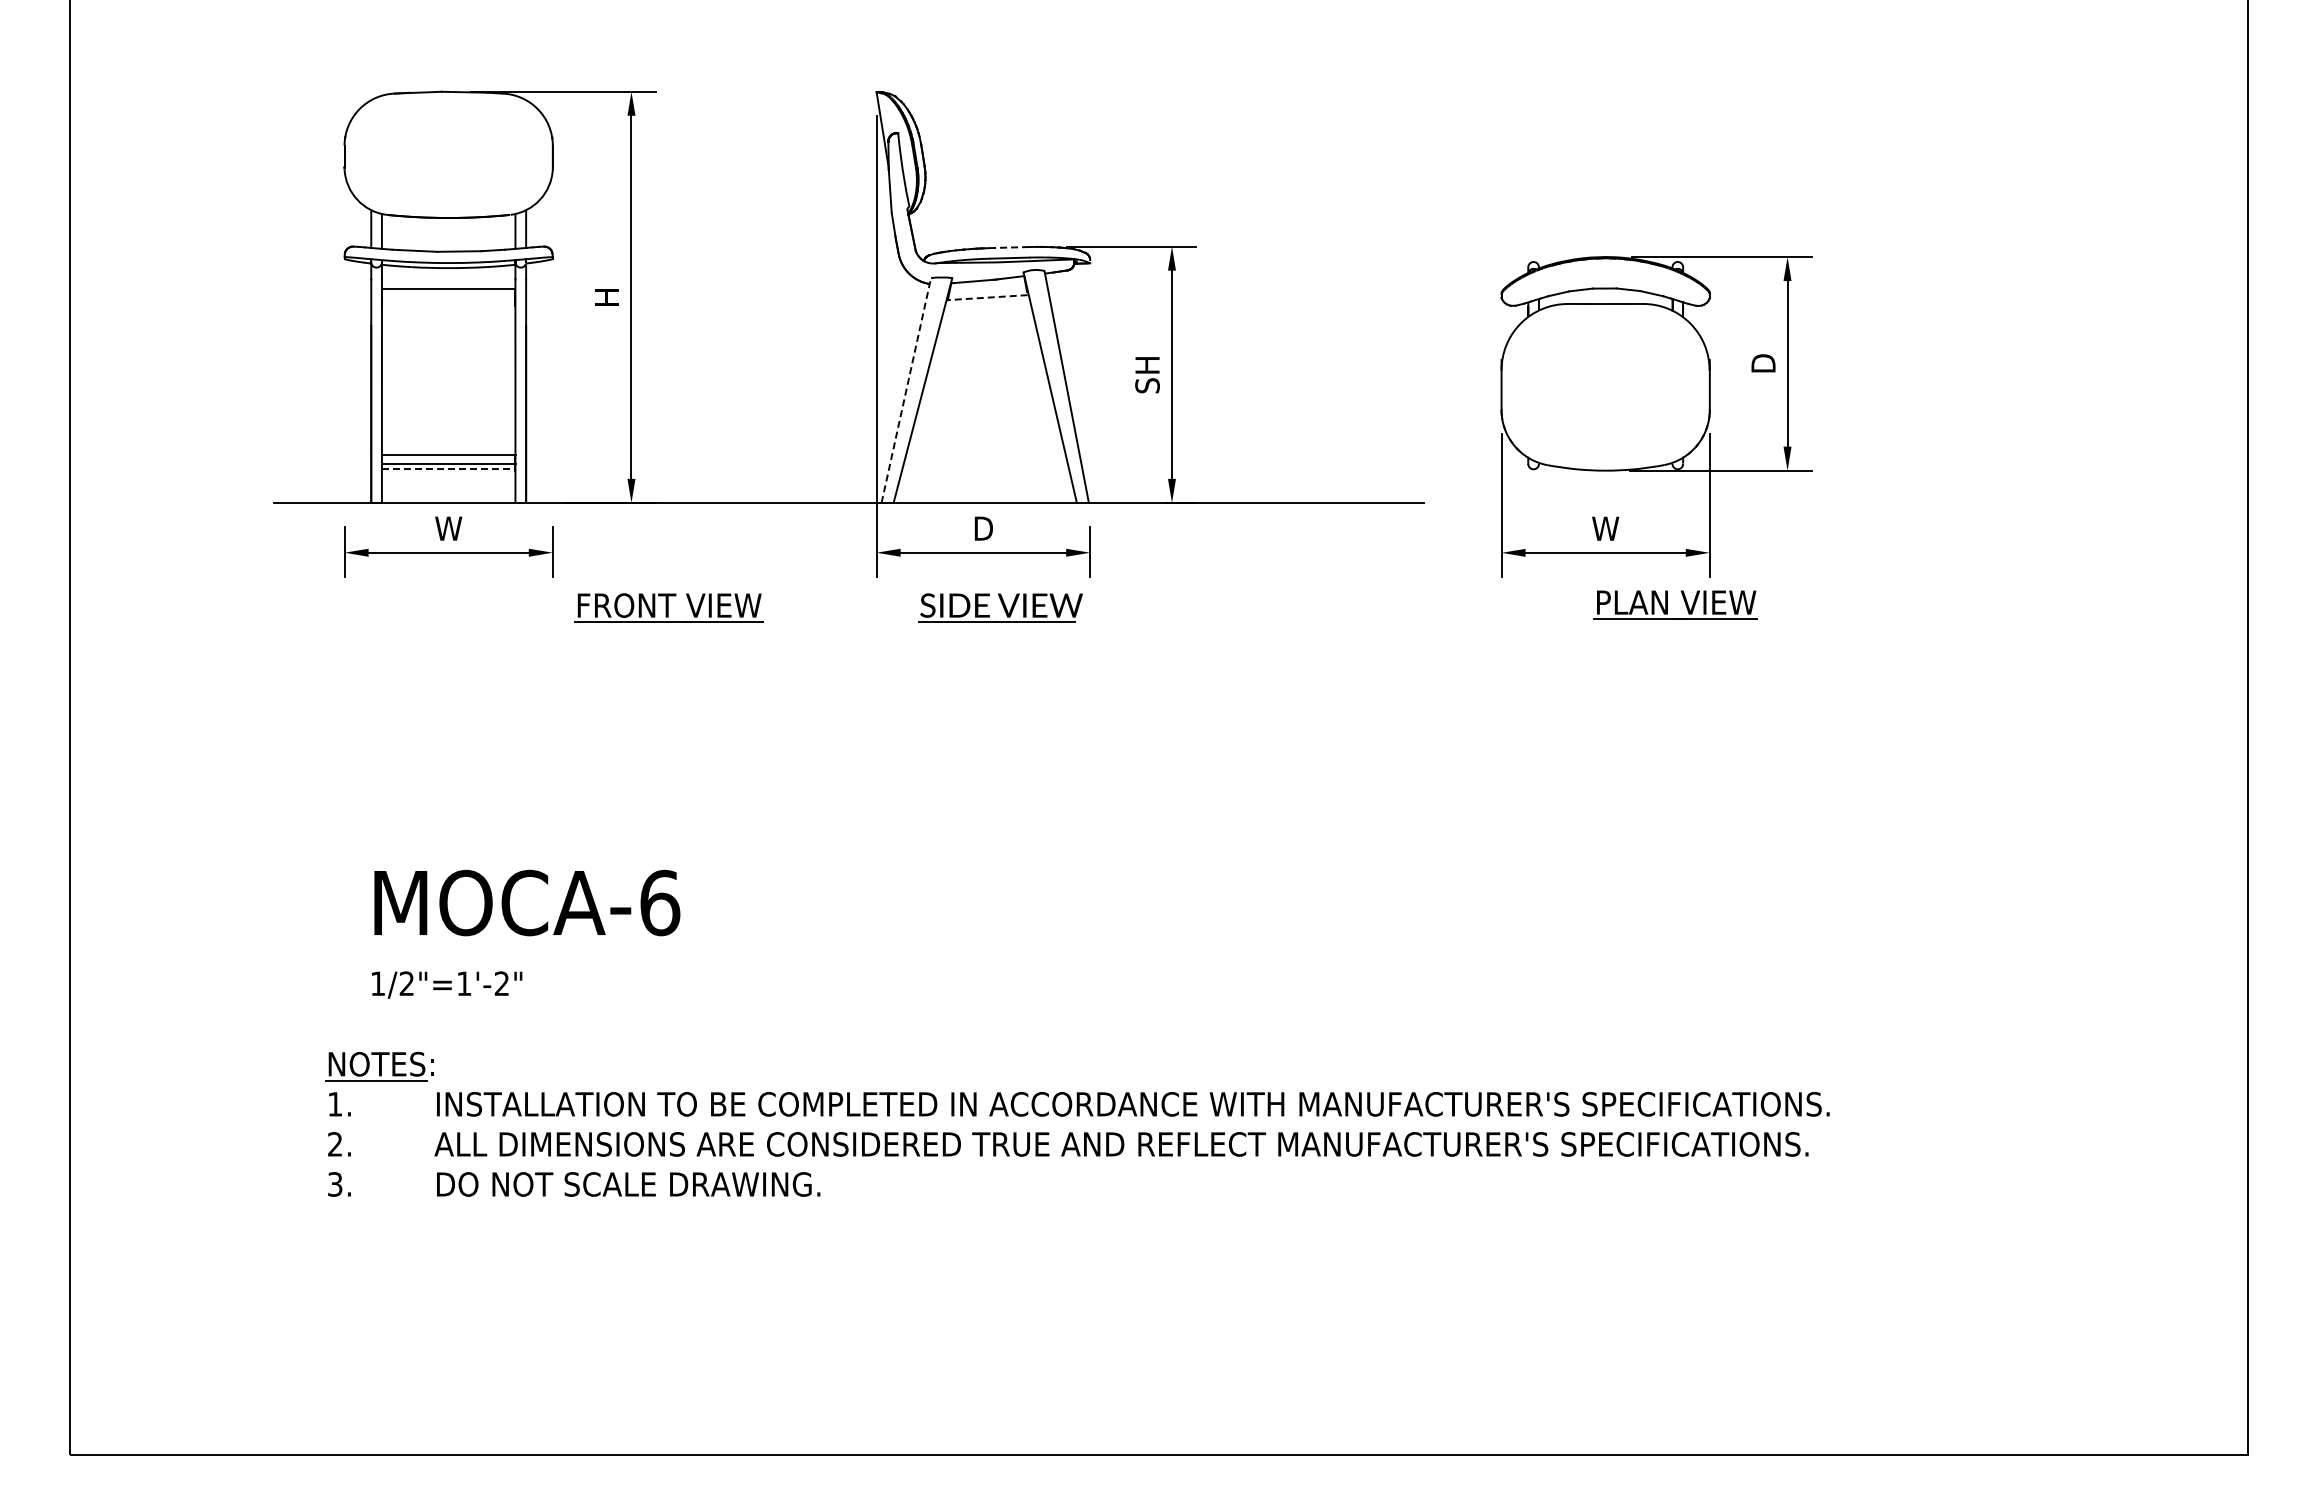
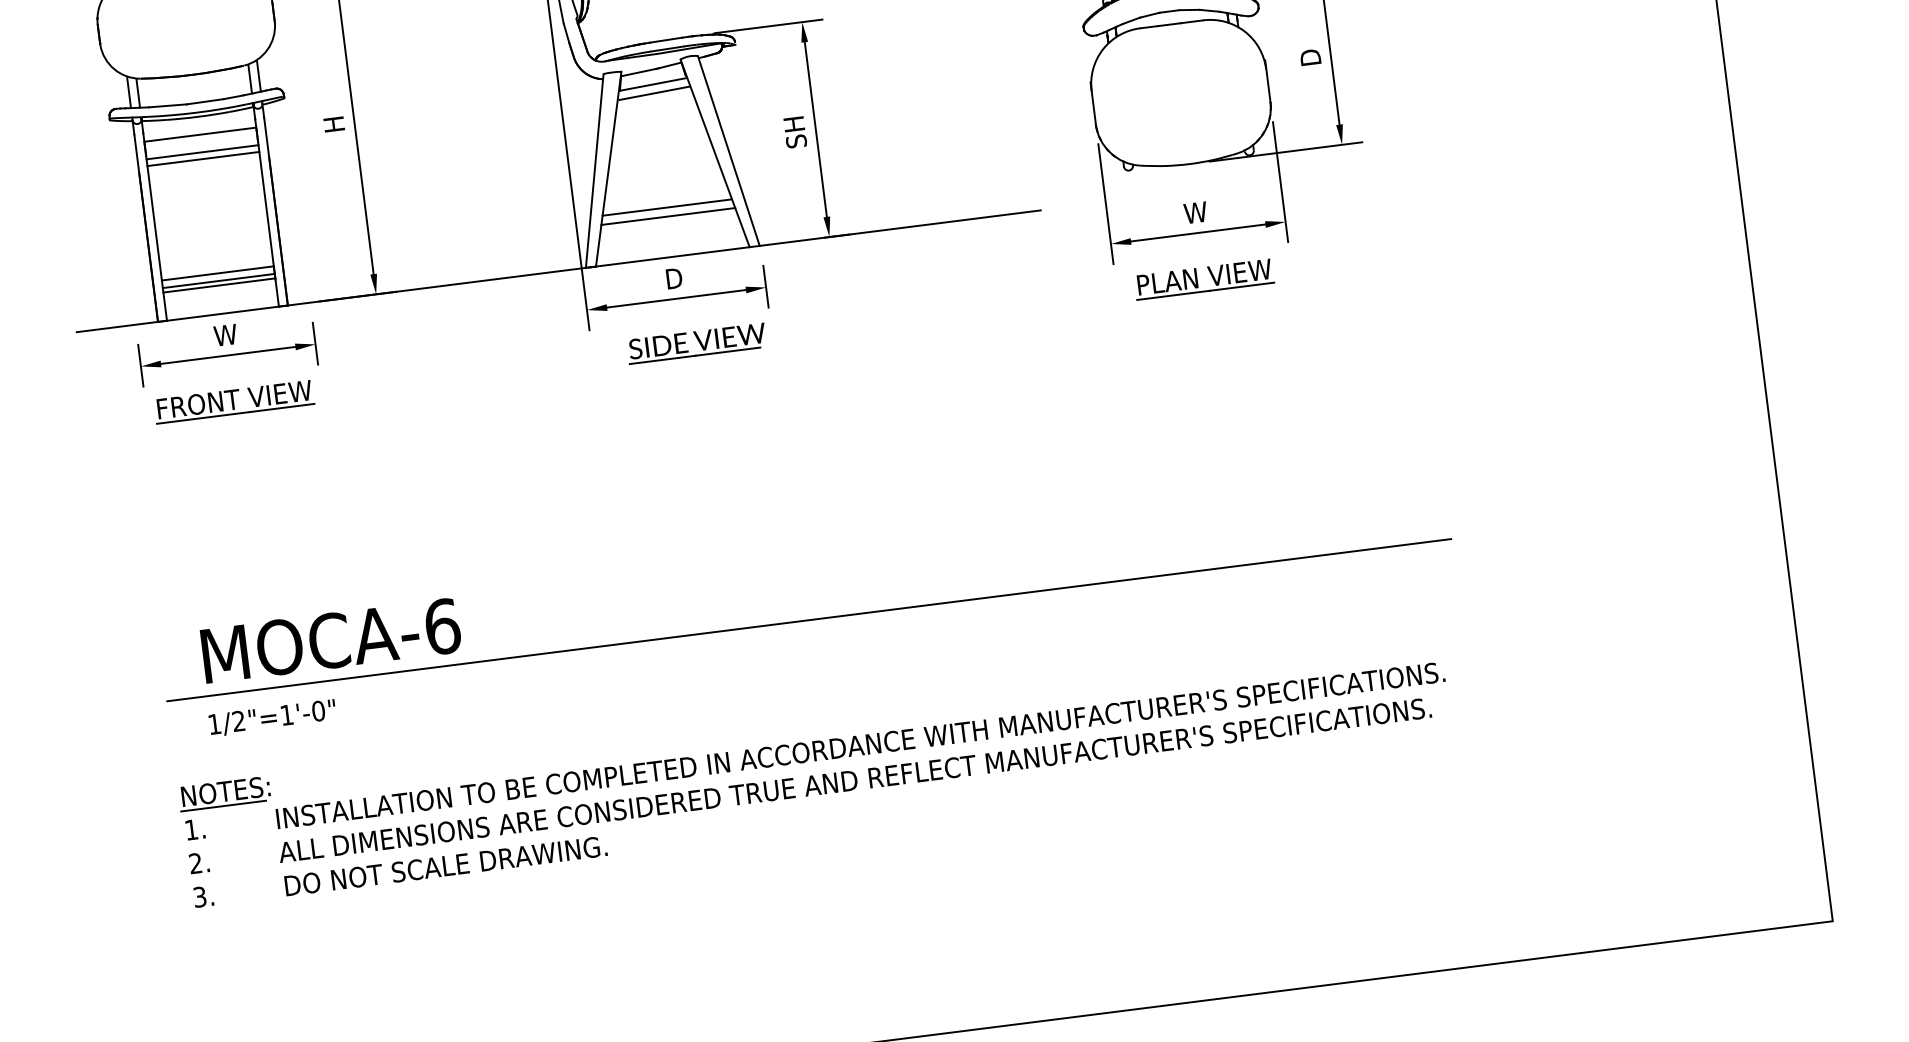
line: (1009, 247) -> (666, 40), dashed -> solid
line: (987, 297) -> (652, 84), dashed -> solid
line: (987, 307) -> (654, 92), added
line: (448, 310) -> (202, 152), added
line: (448, 318) -> (203, 159), added
line: (906, 390) -> (594, 170), dashed -> solid
line: (985, 444) -> (666, 207), added
line: (985, 454) -> (667, 216), added
line: (448, 469) -> (219, 285), dashed -> solid
part: (1667, 604) -> (1197, 279), moved
part: (668, 607) -> (233, 401), moved
line: (1091, 949) -> (809, 620), added
text: (501, 983) -> (318, 711), 1/2"=1'-2" -> 1/2"=1'-0"

